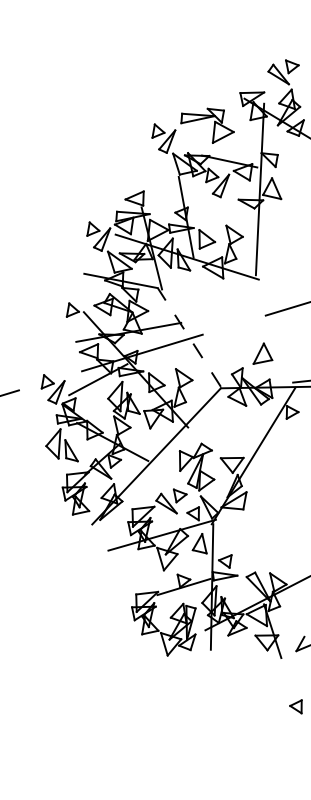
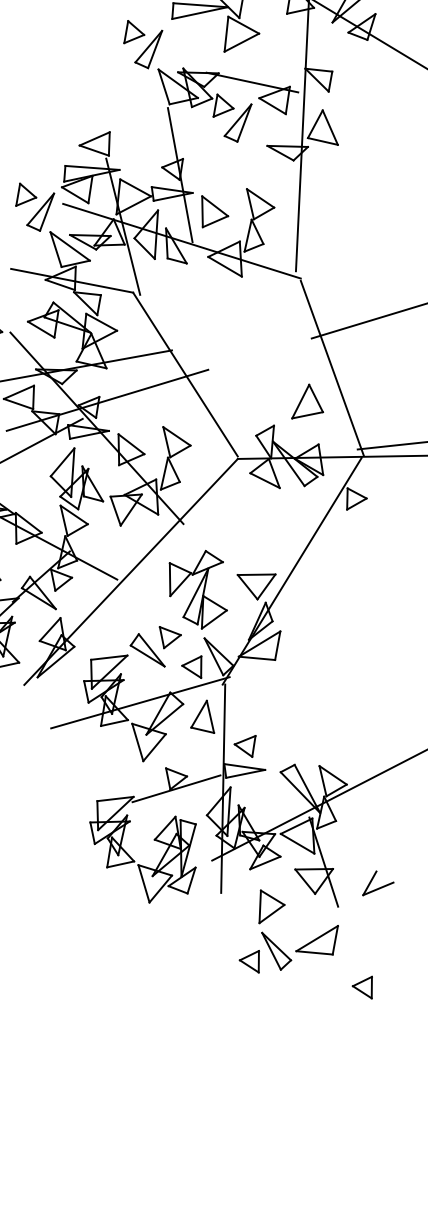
line: (277, 333) -> (331, 367), added
line: (189, 337) -> (185, 374), dashed -> solid
part: (245, 681) -> (278, 945), added

